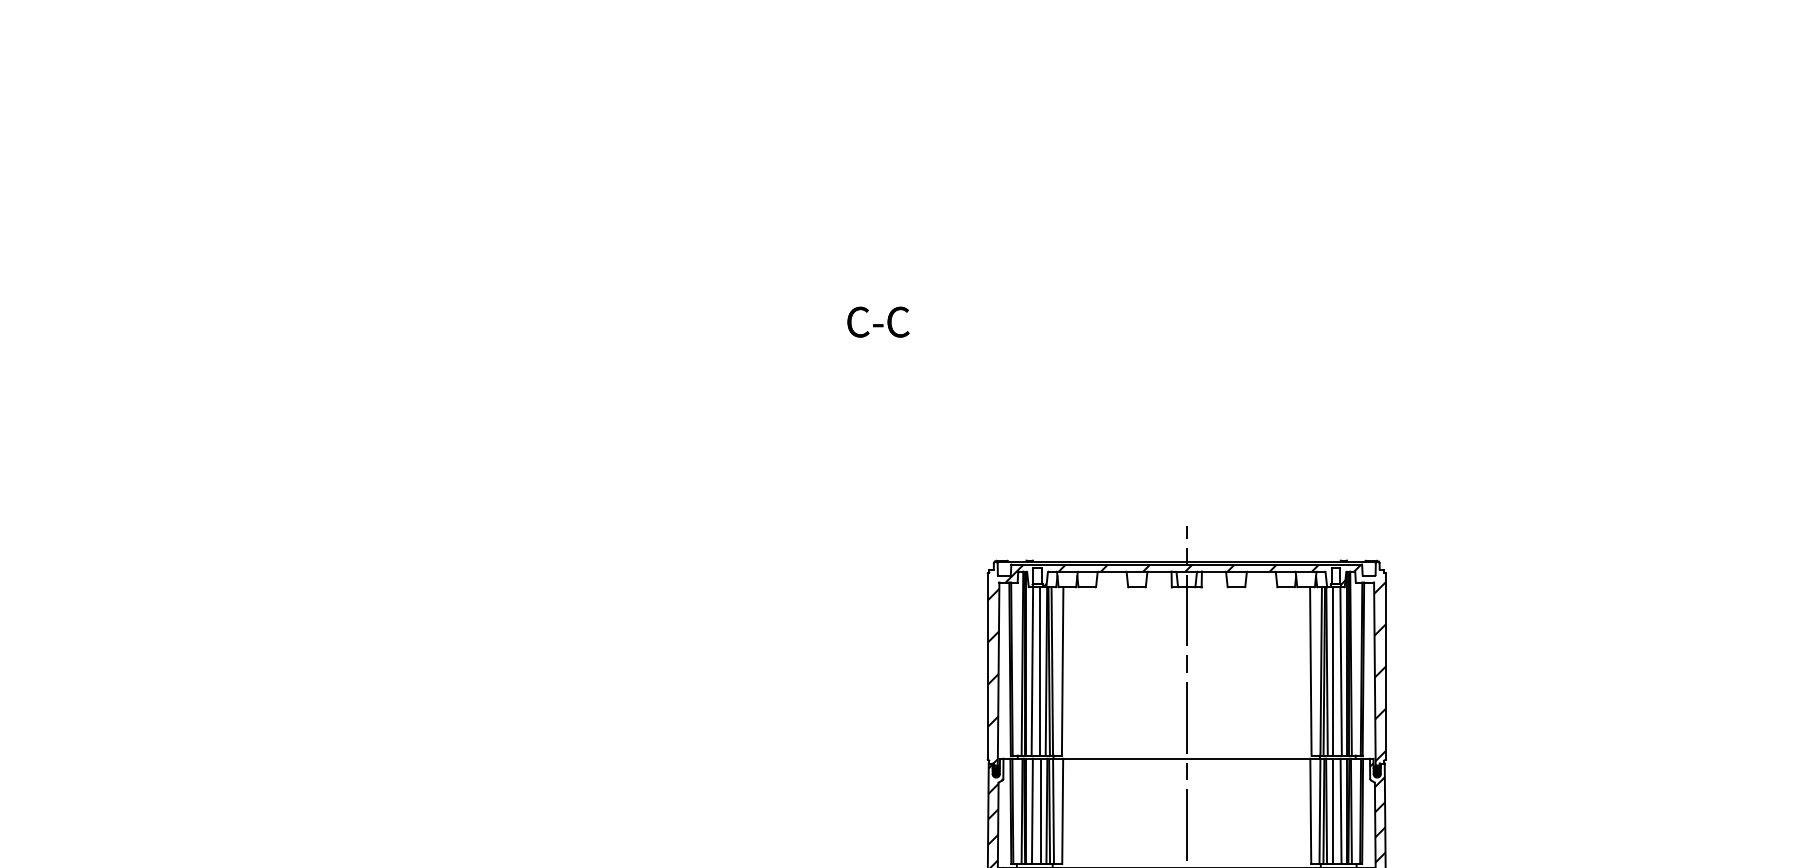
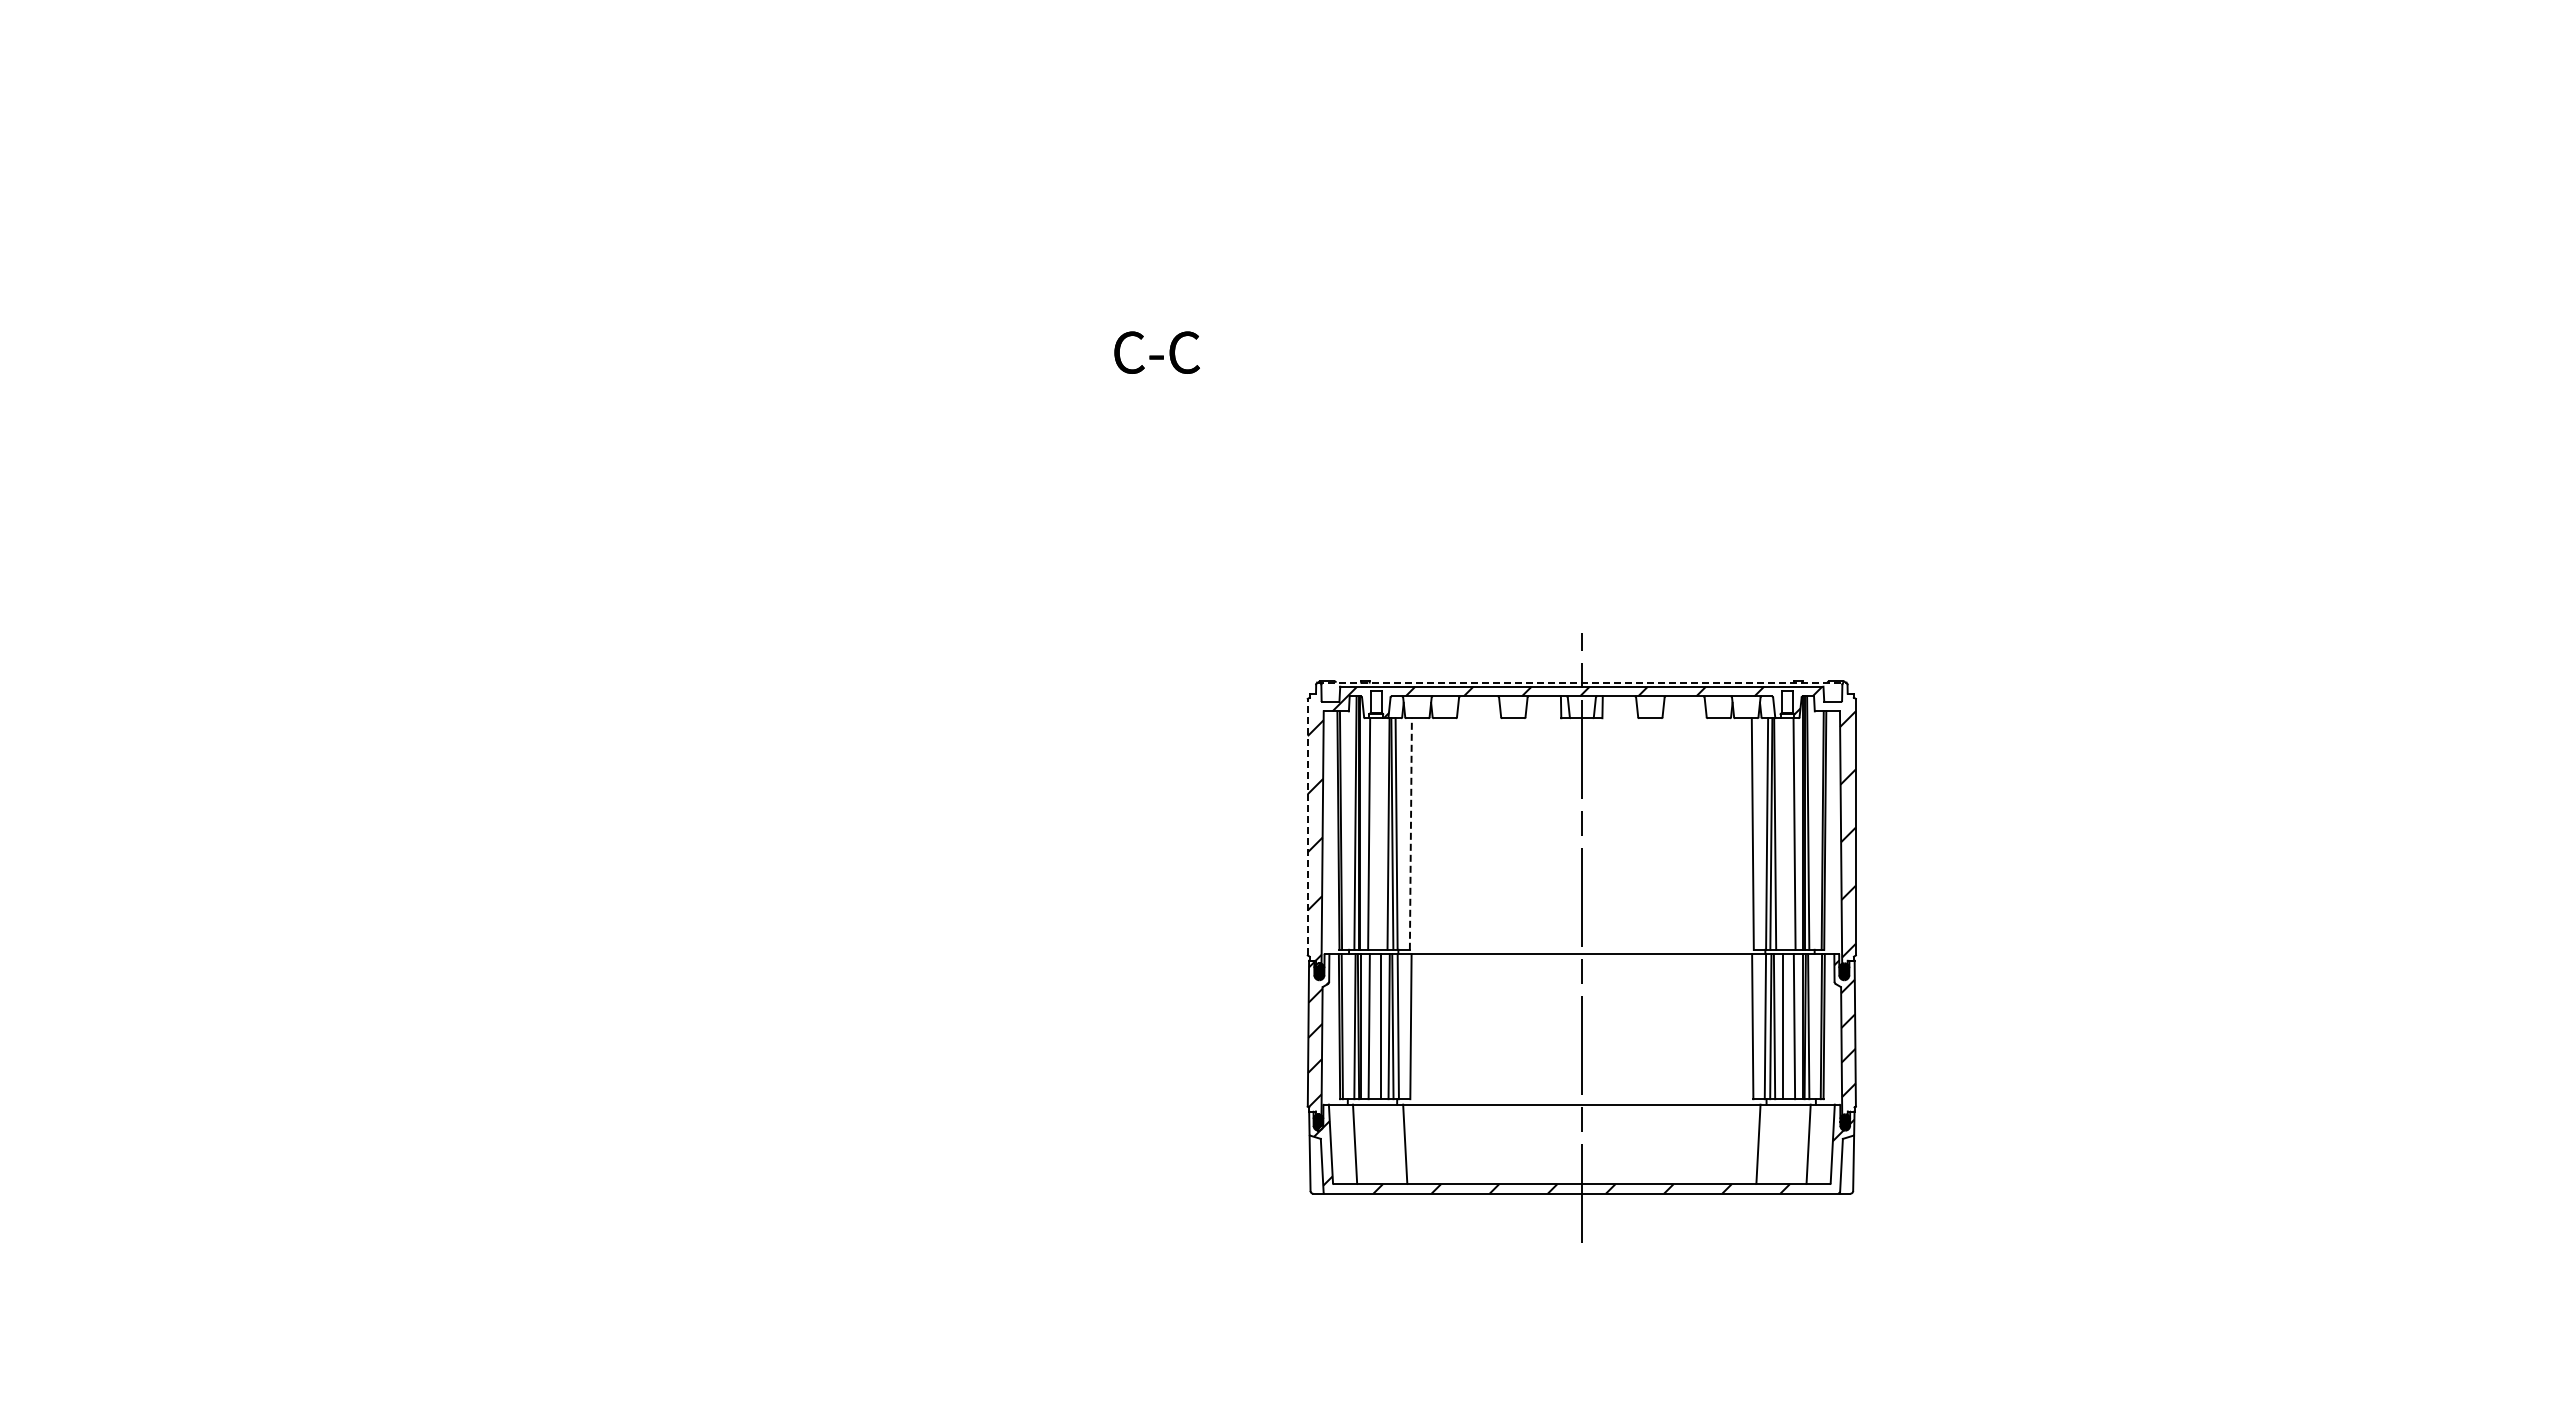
line: (1186, 561) -> (1581, 682), solid -> dashed
line: (987, 666) -> (1307, 826), solid -> dashed
line: (1039, 671) -> (1379, 833), removed
line: (1062, 671) -> (1410, 834), solid -> dashed
line: (1333, 671) -> (1783, 833), removed

